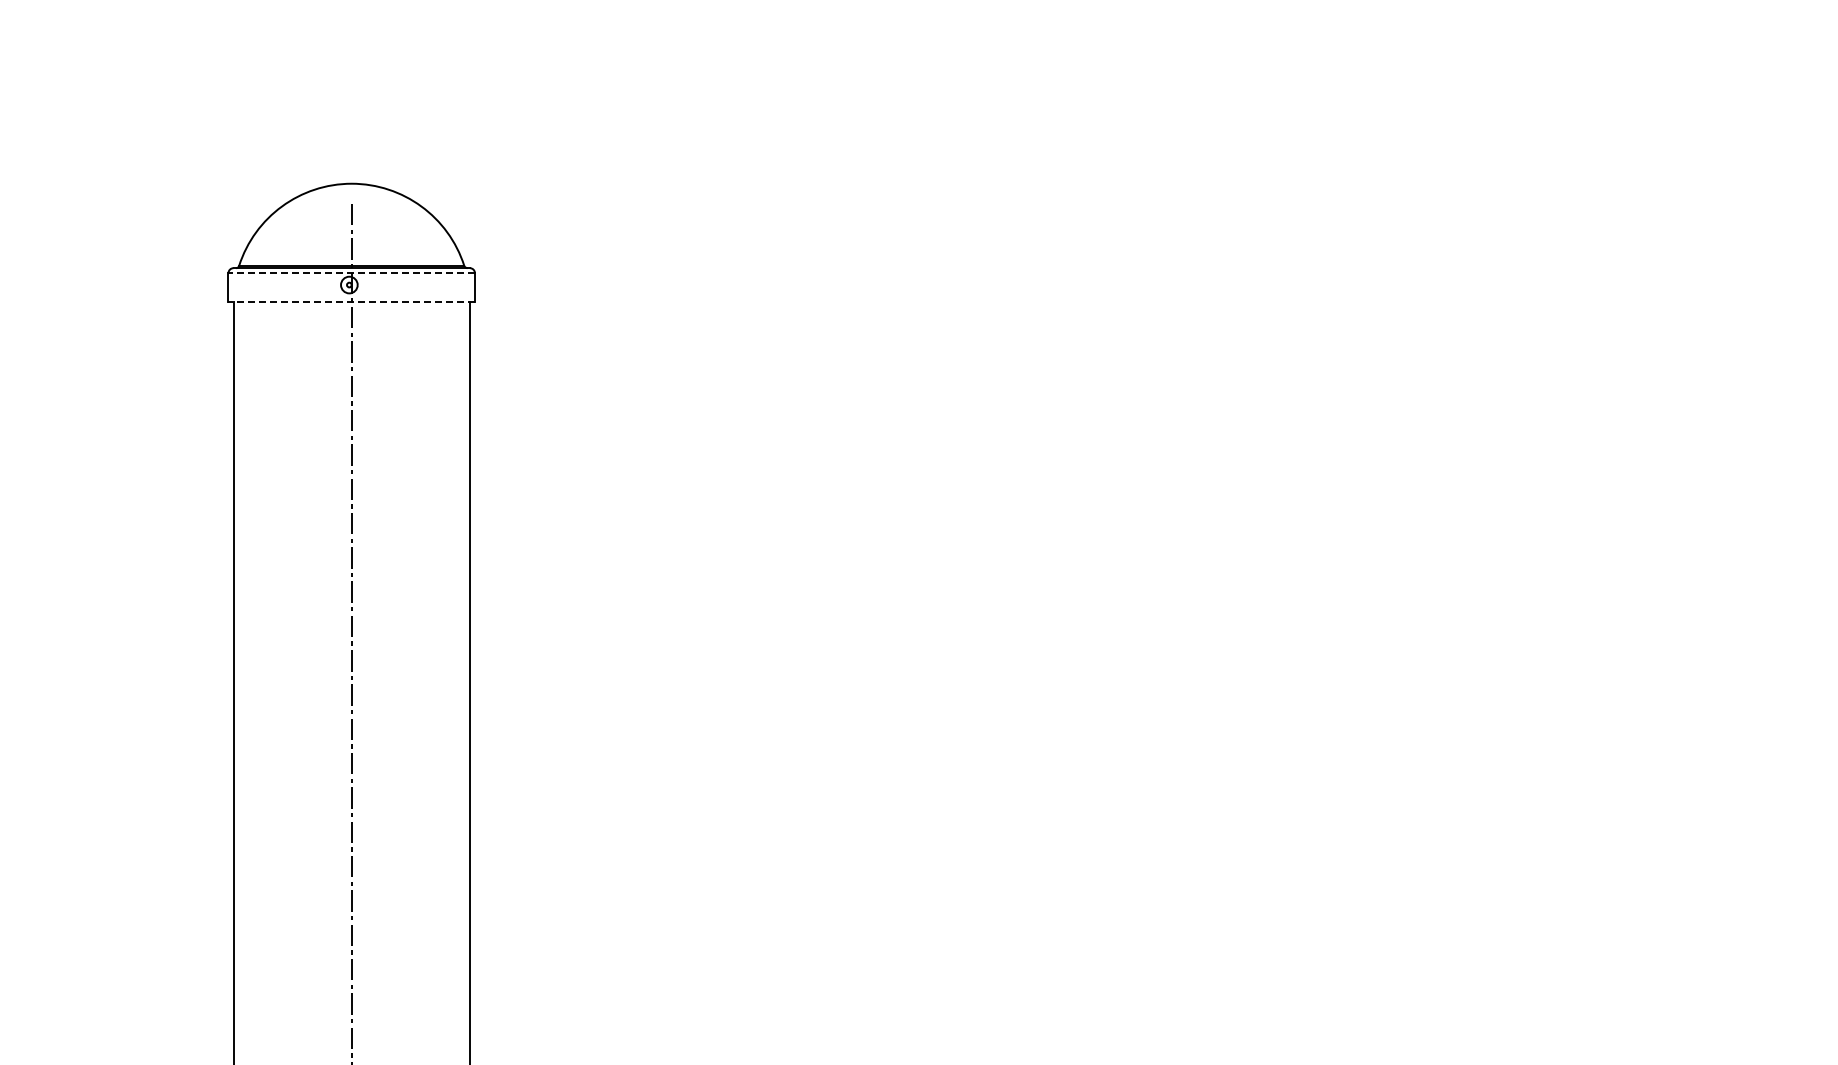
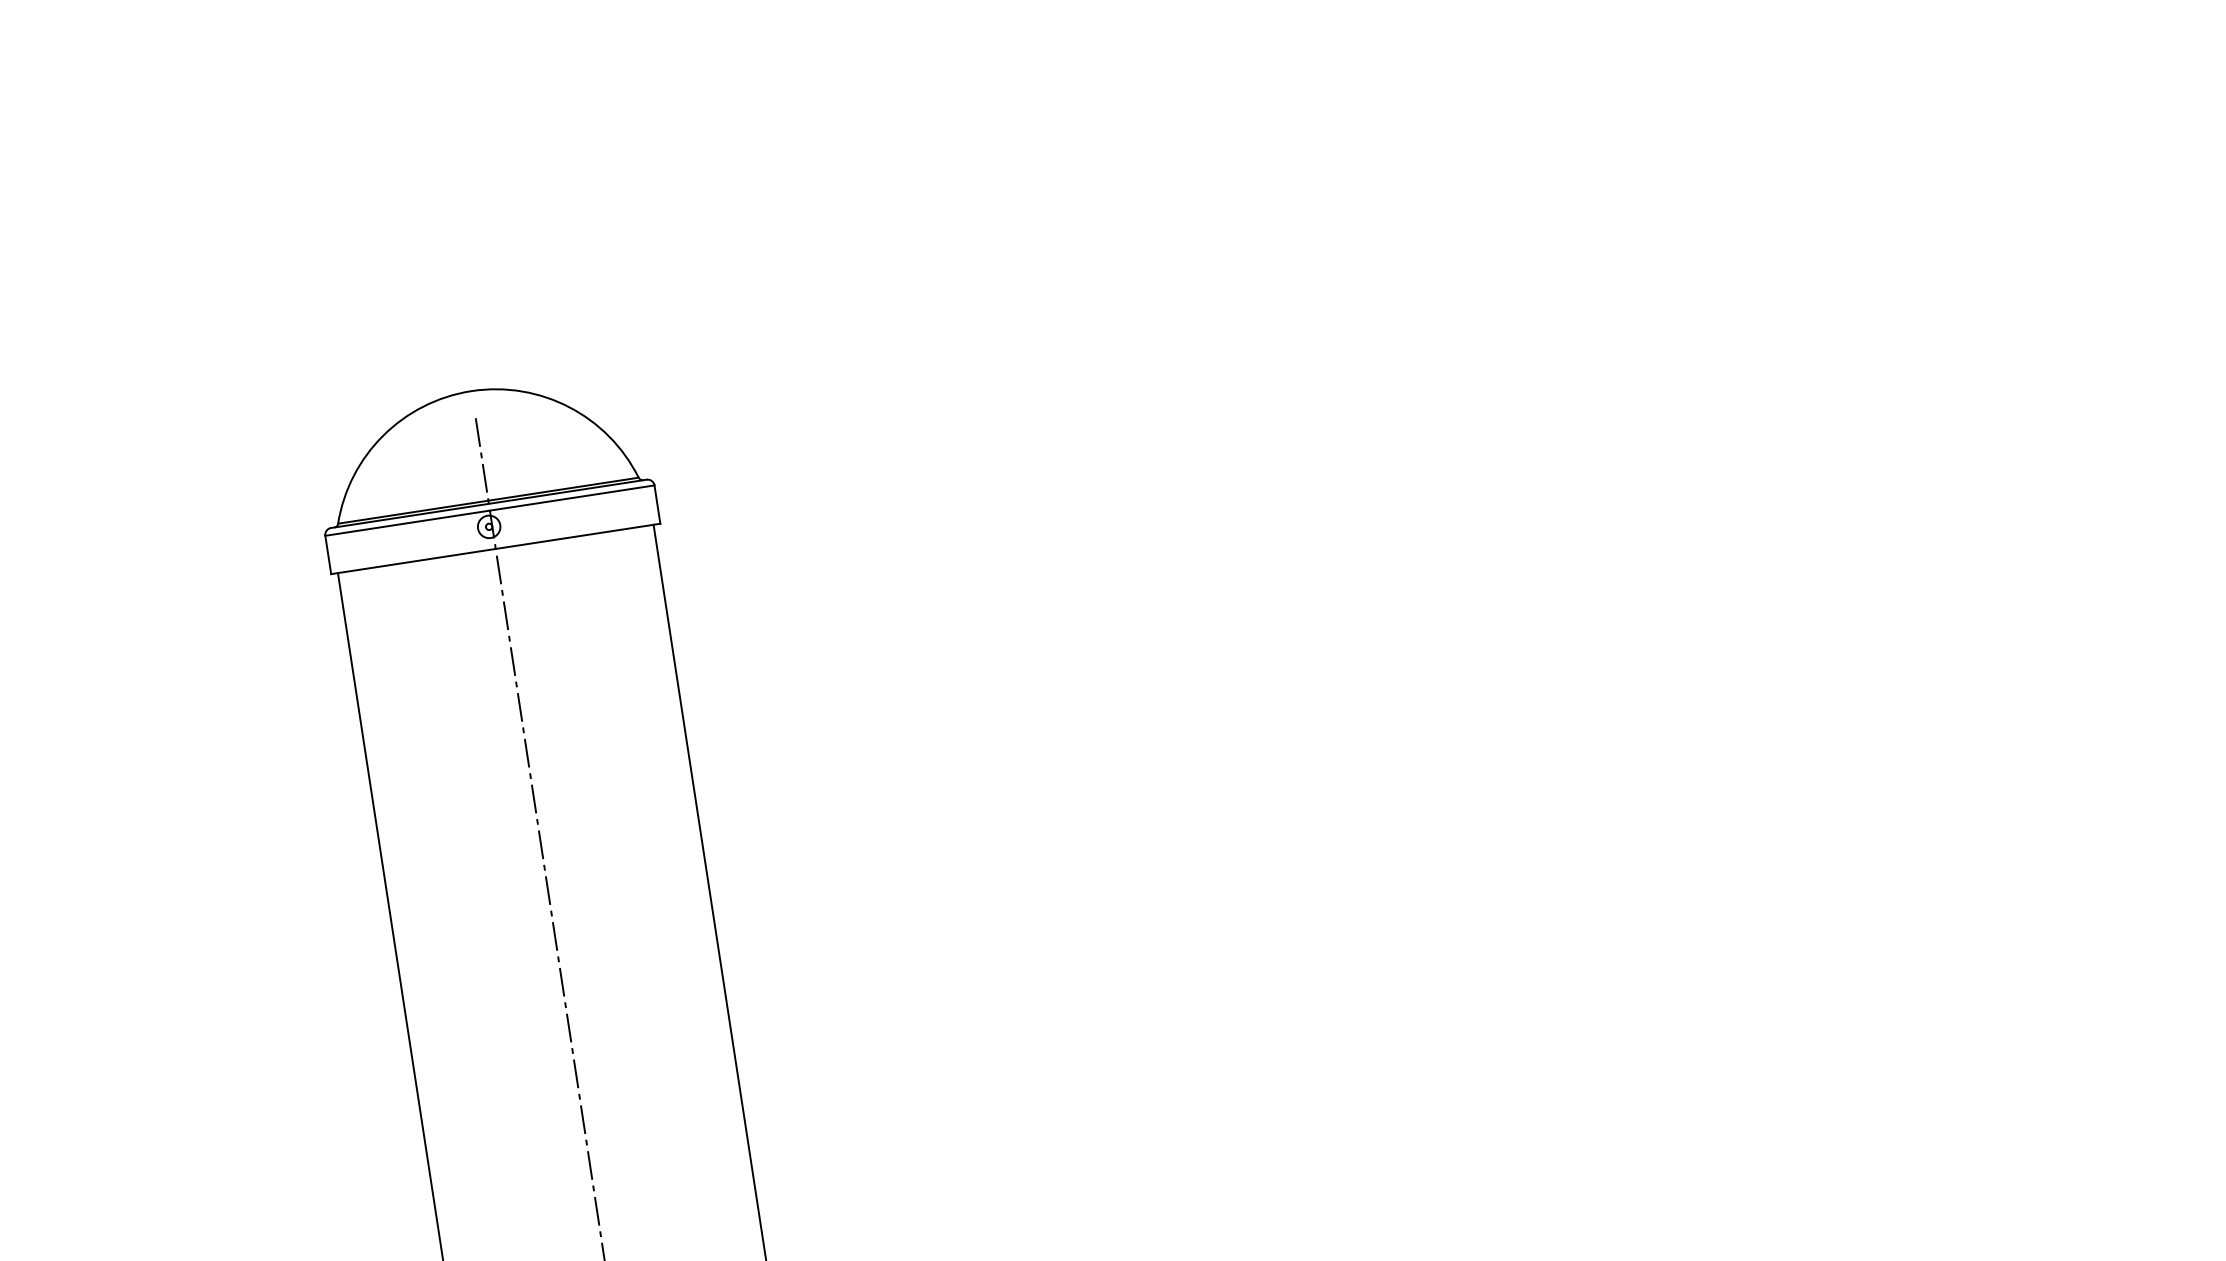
line: (351, 273) -> (489, 511), dashed -> solid
line: (351, 301) -> (495, 548), dashed -> solid

